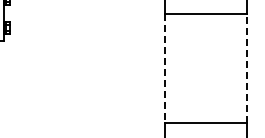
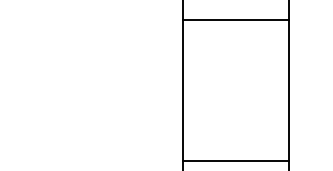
line: (164, 68) -> (182, 90), dashed -> solid
line: (246, 68) -> (289, 90), dashed -> solid

